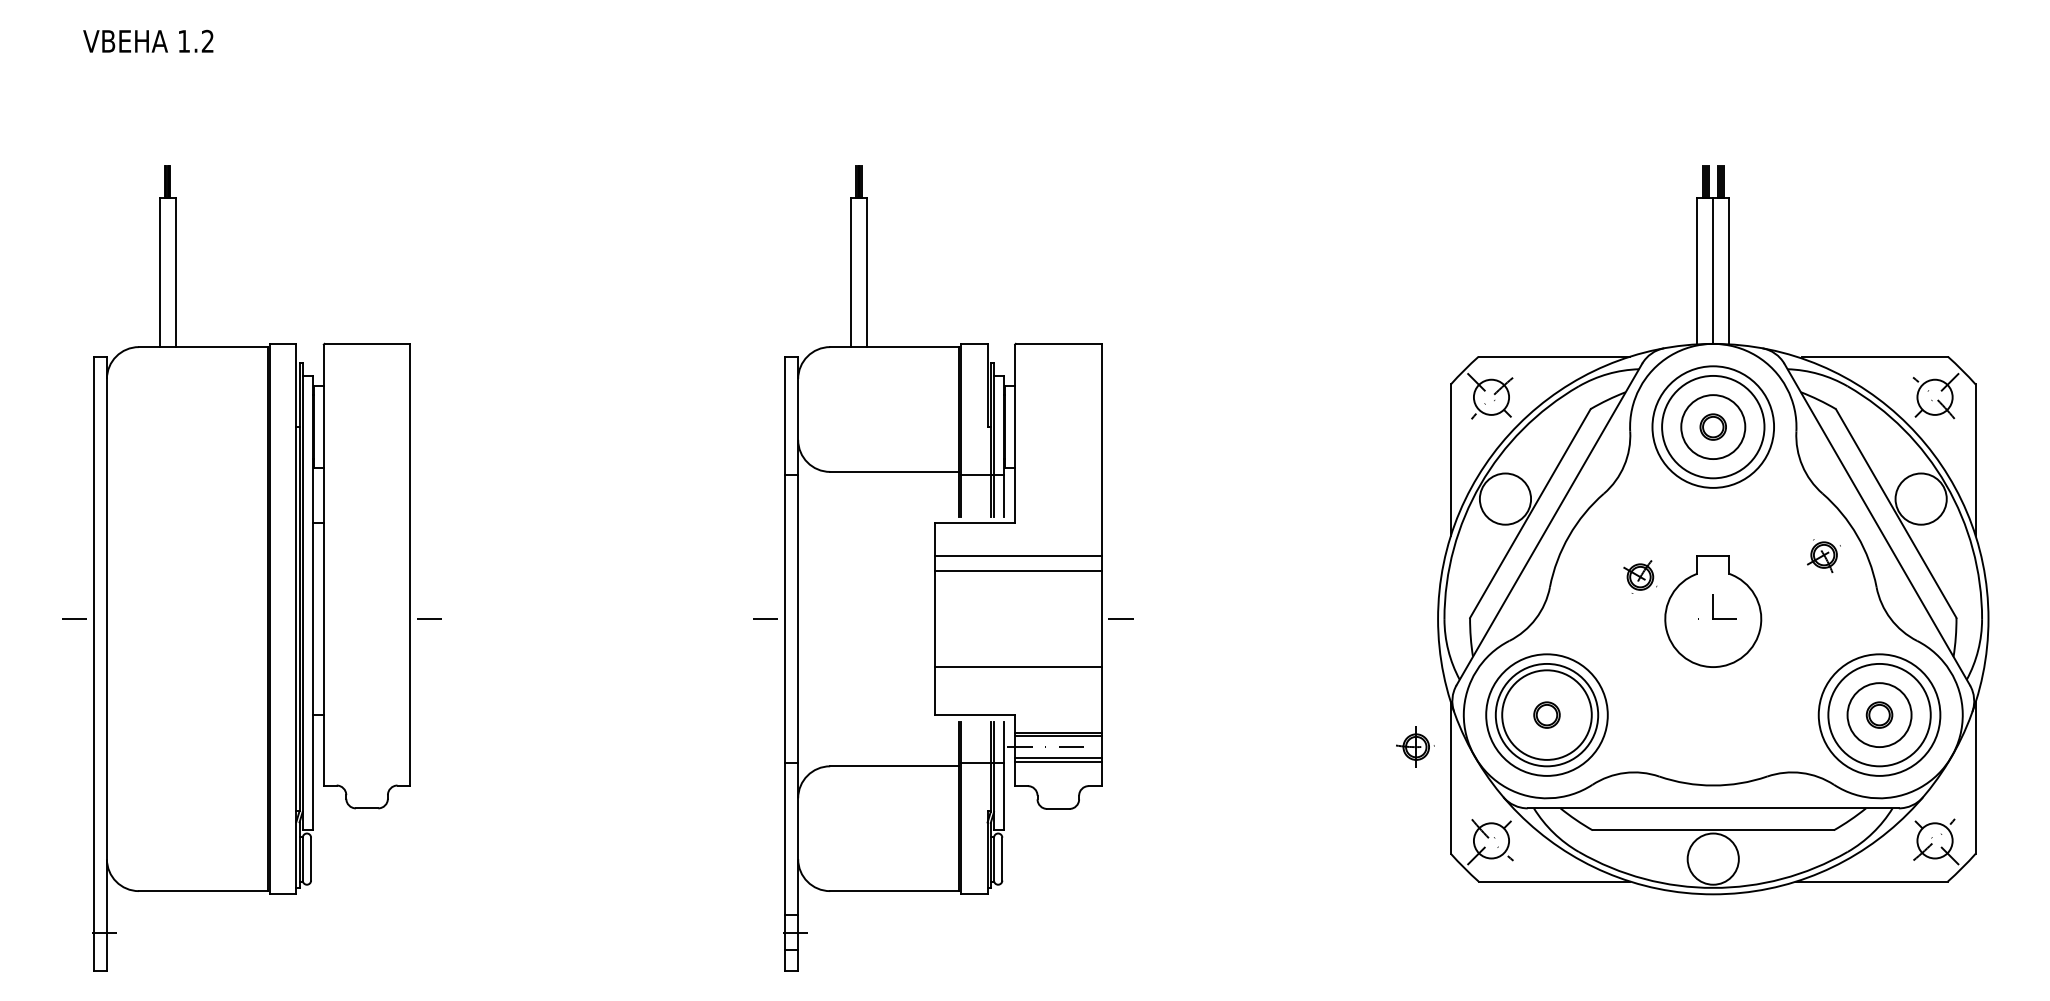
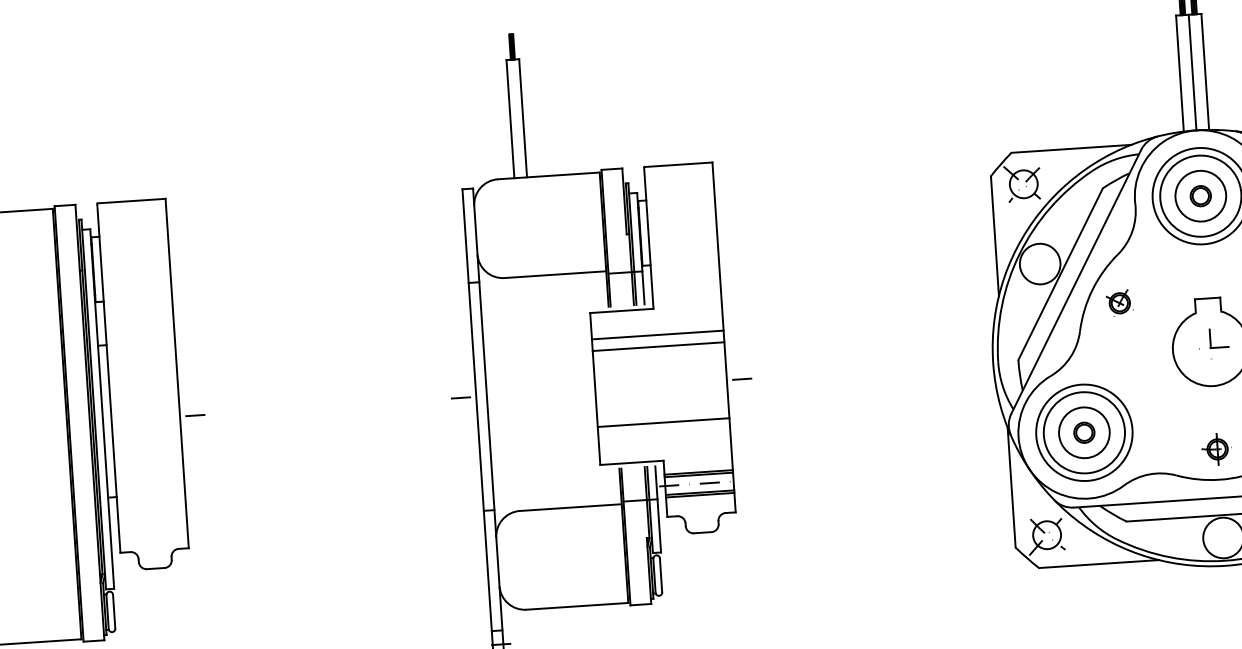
part: (1640, 576) -> (1119, 302), moved
circle: (1547, 715) -> (1084, 433), size x0.71
part: (1415, 746) -> (1216, 448), moved

